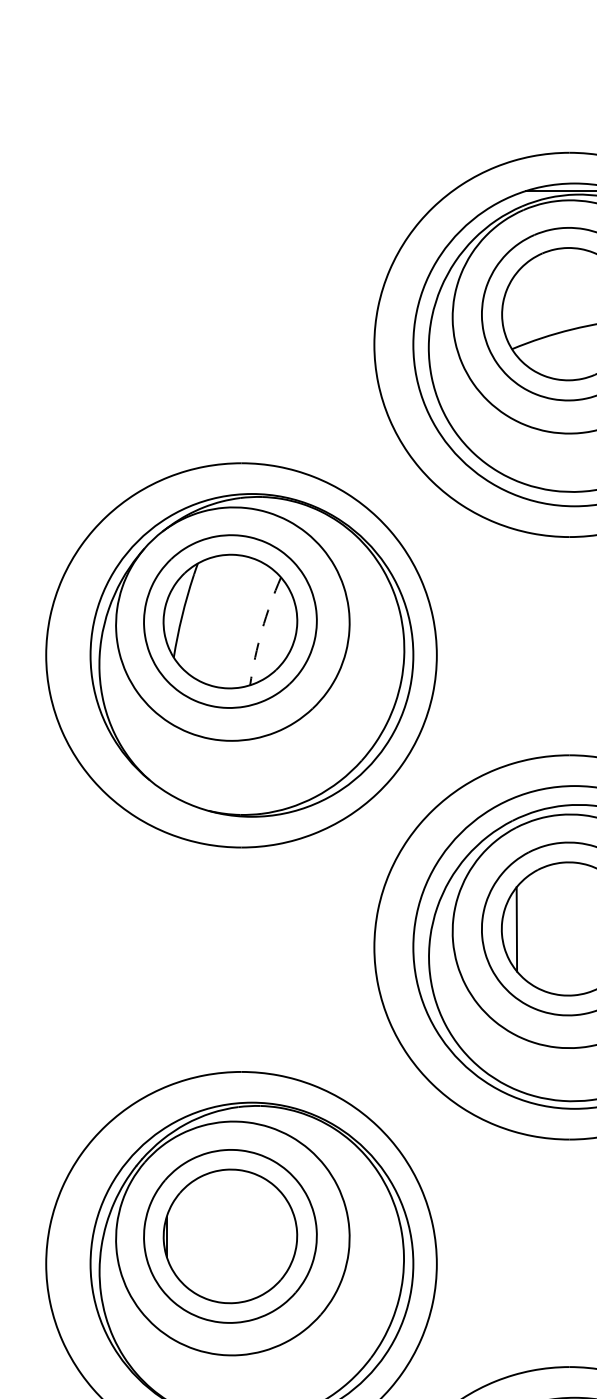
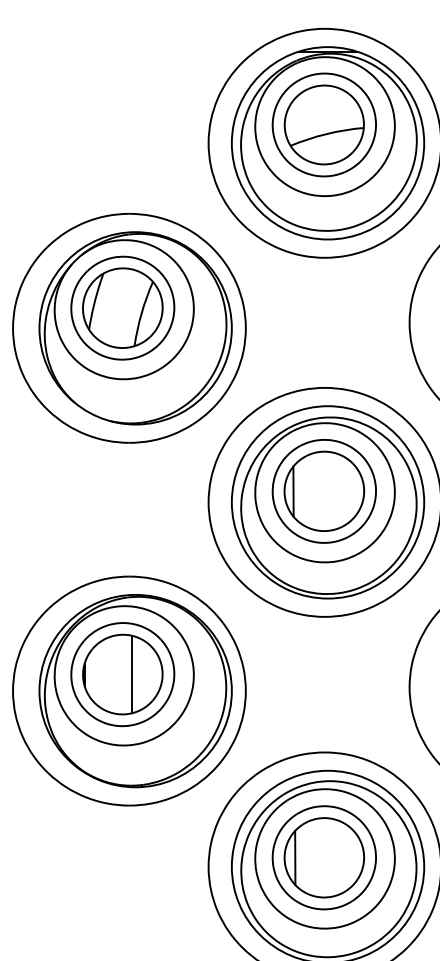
arc: (261, 630) -> (141, 313), dashed -> solid
line: (246, 1236) -> (132, 674), added

